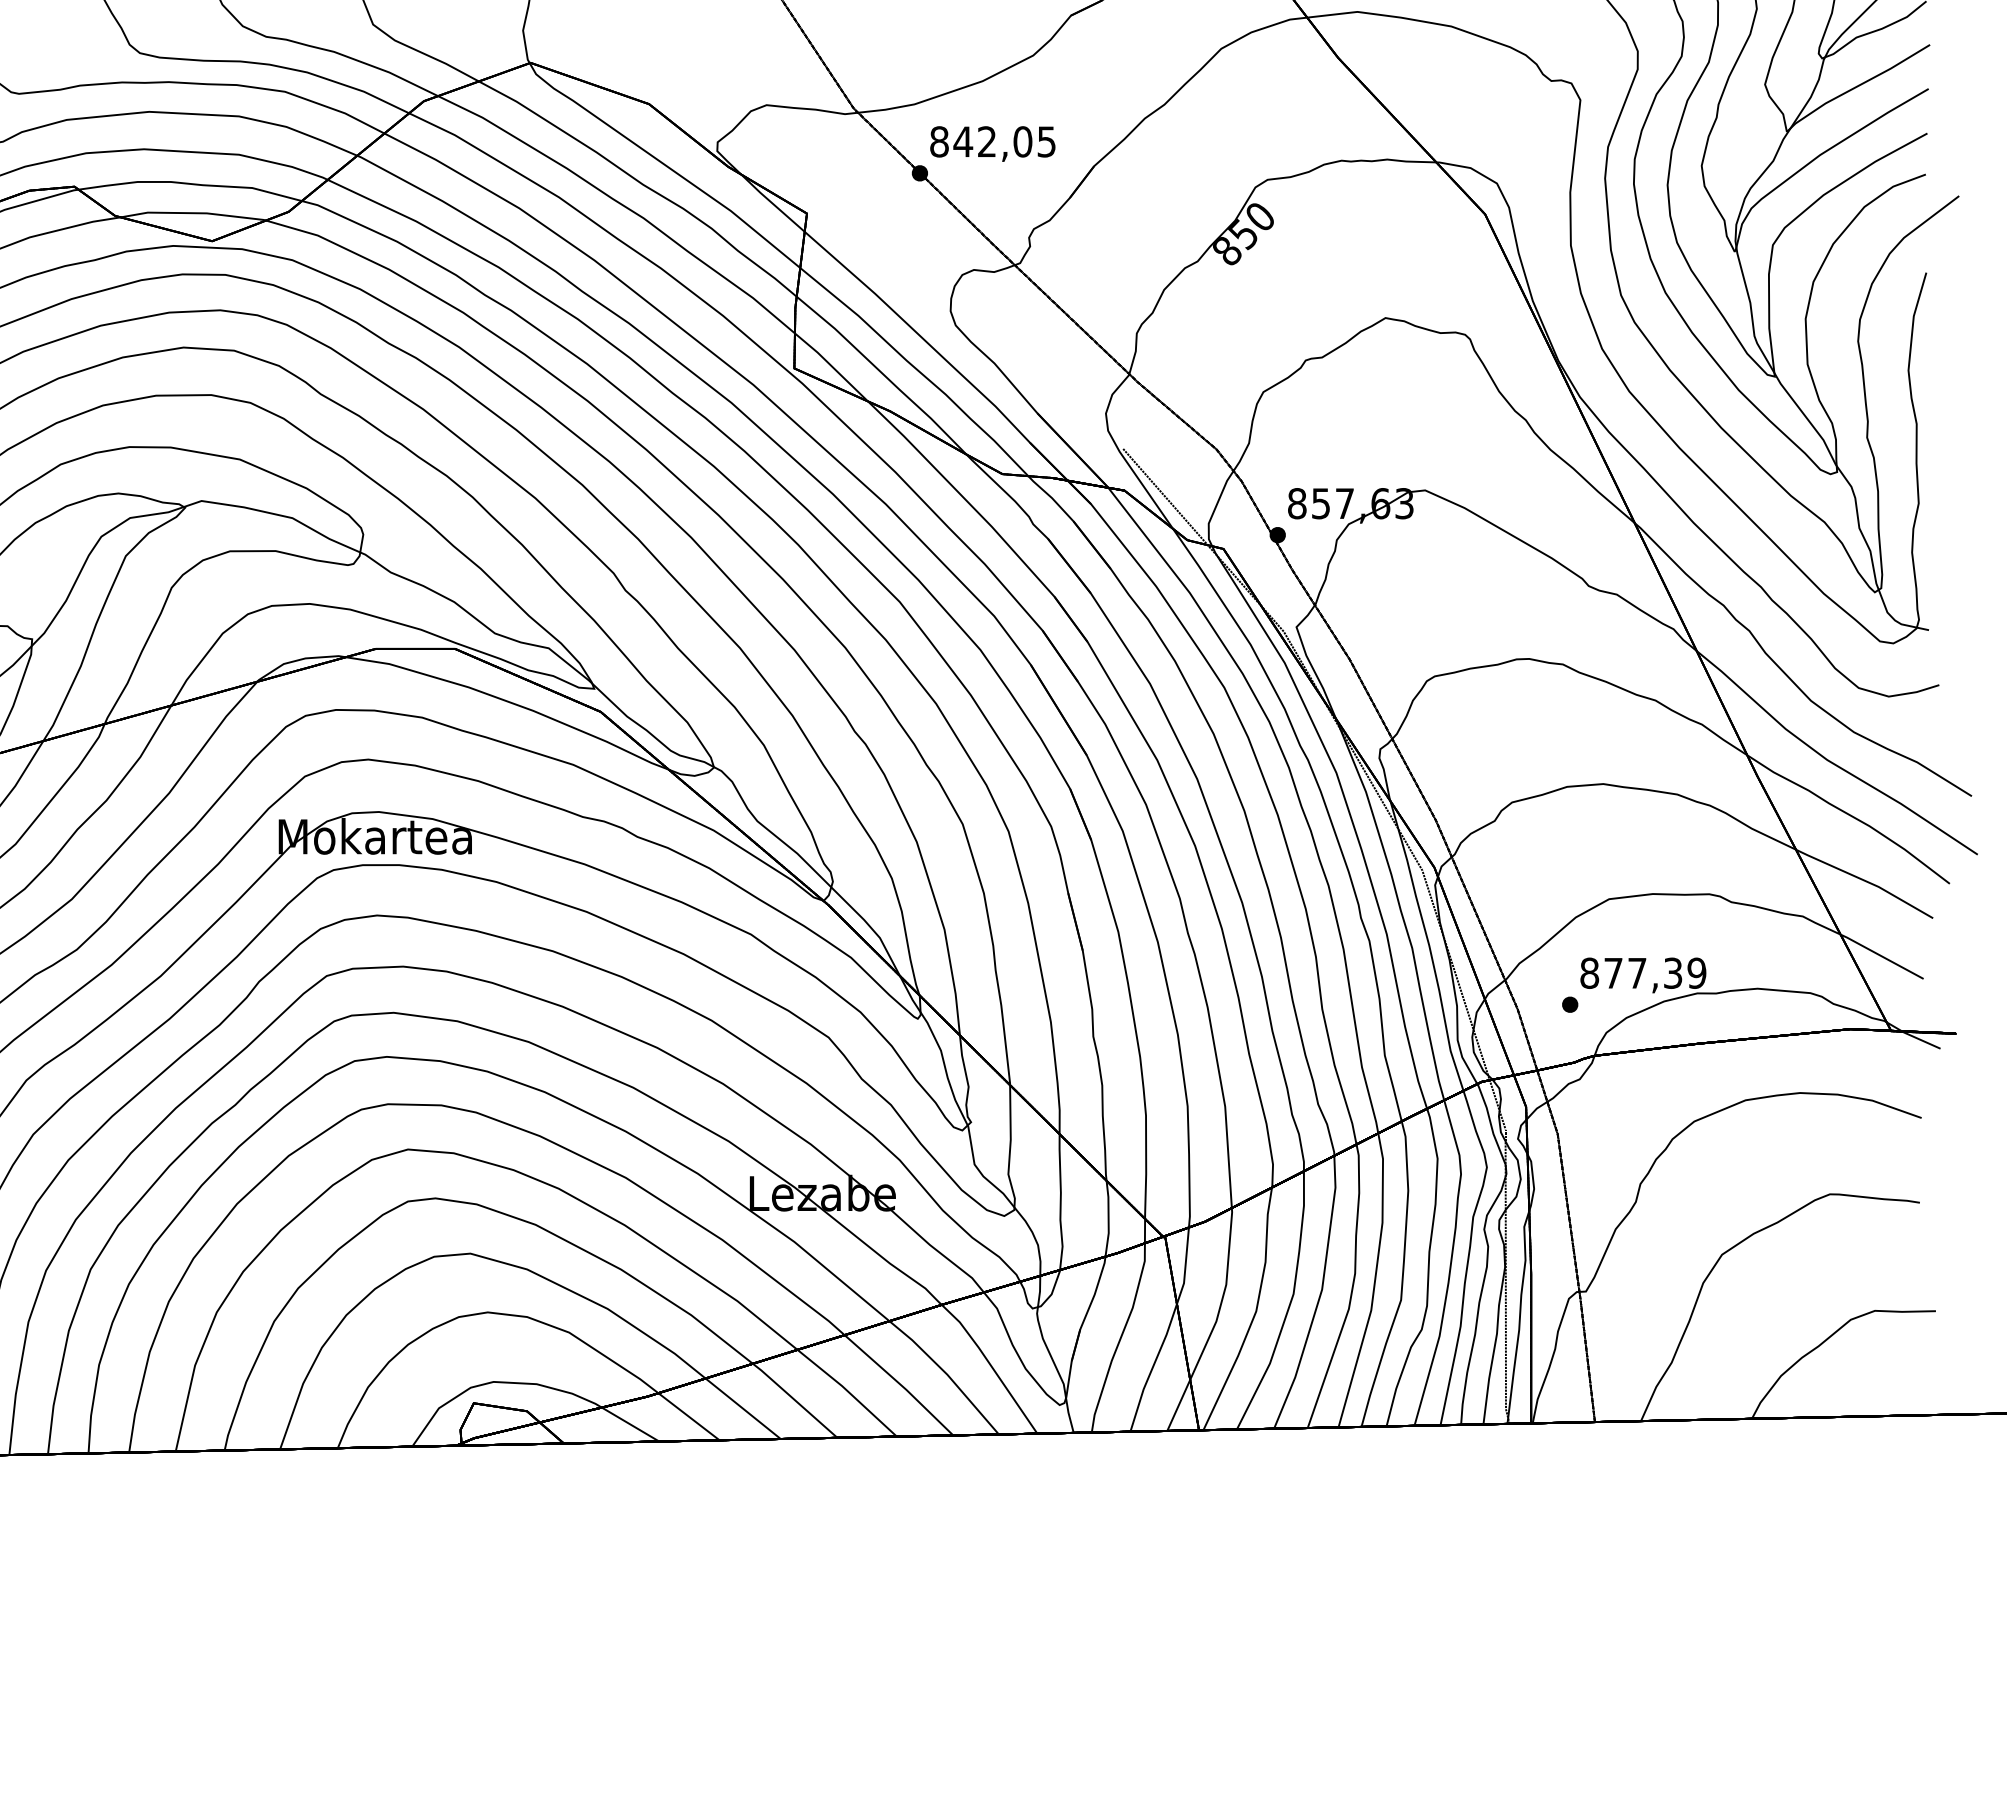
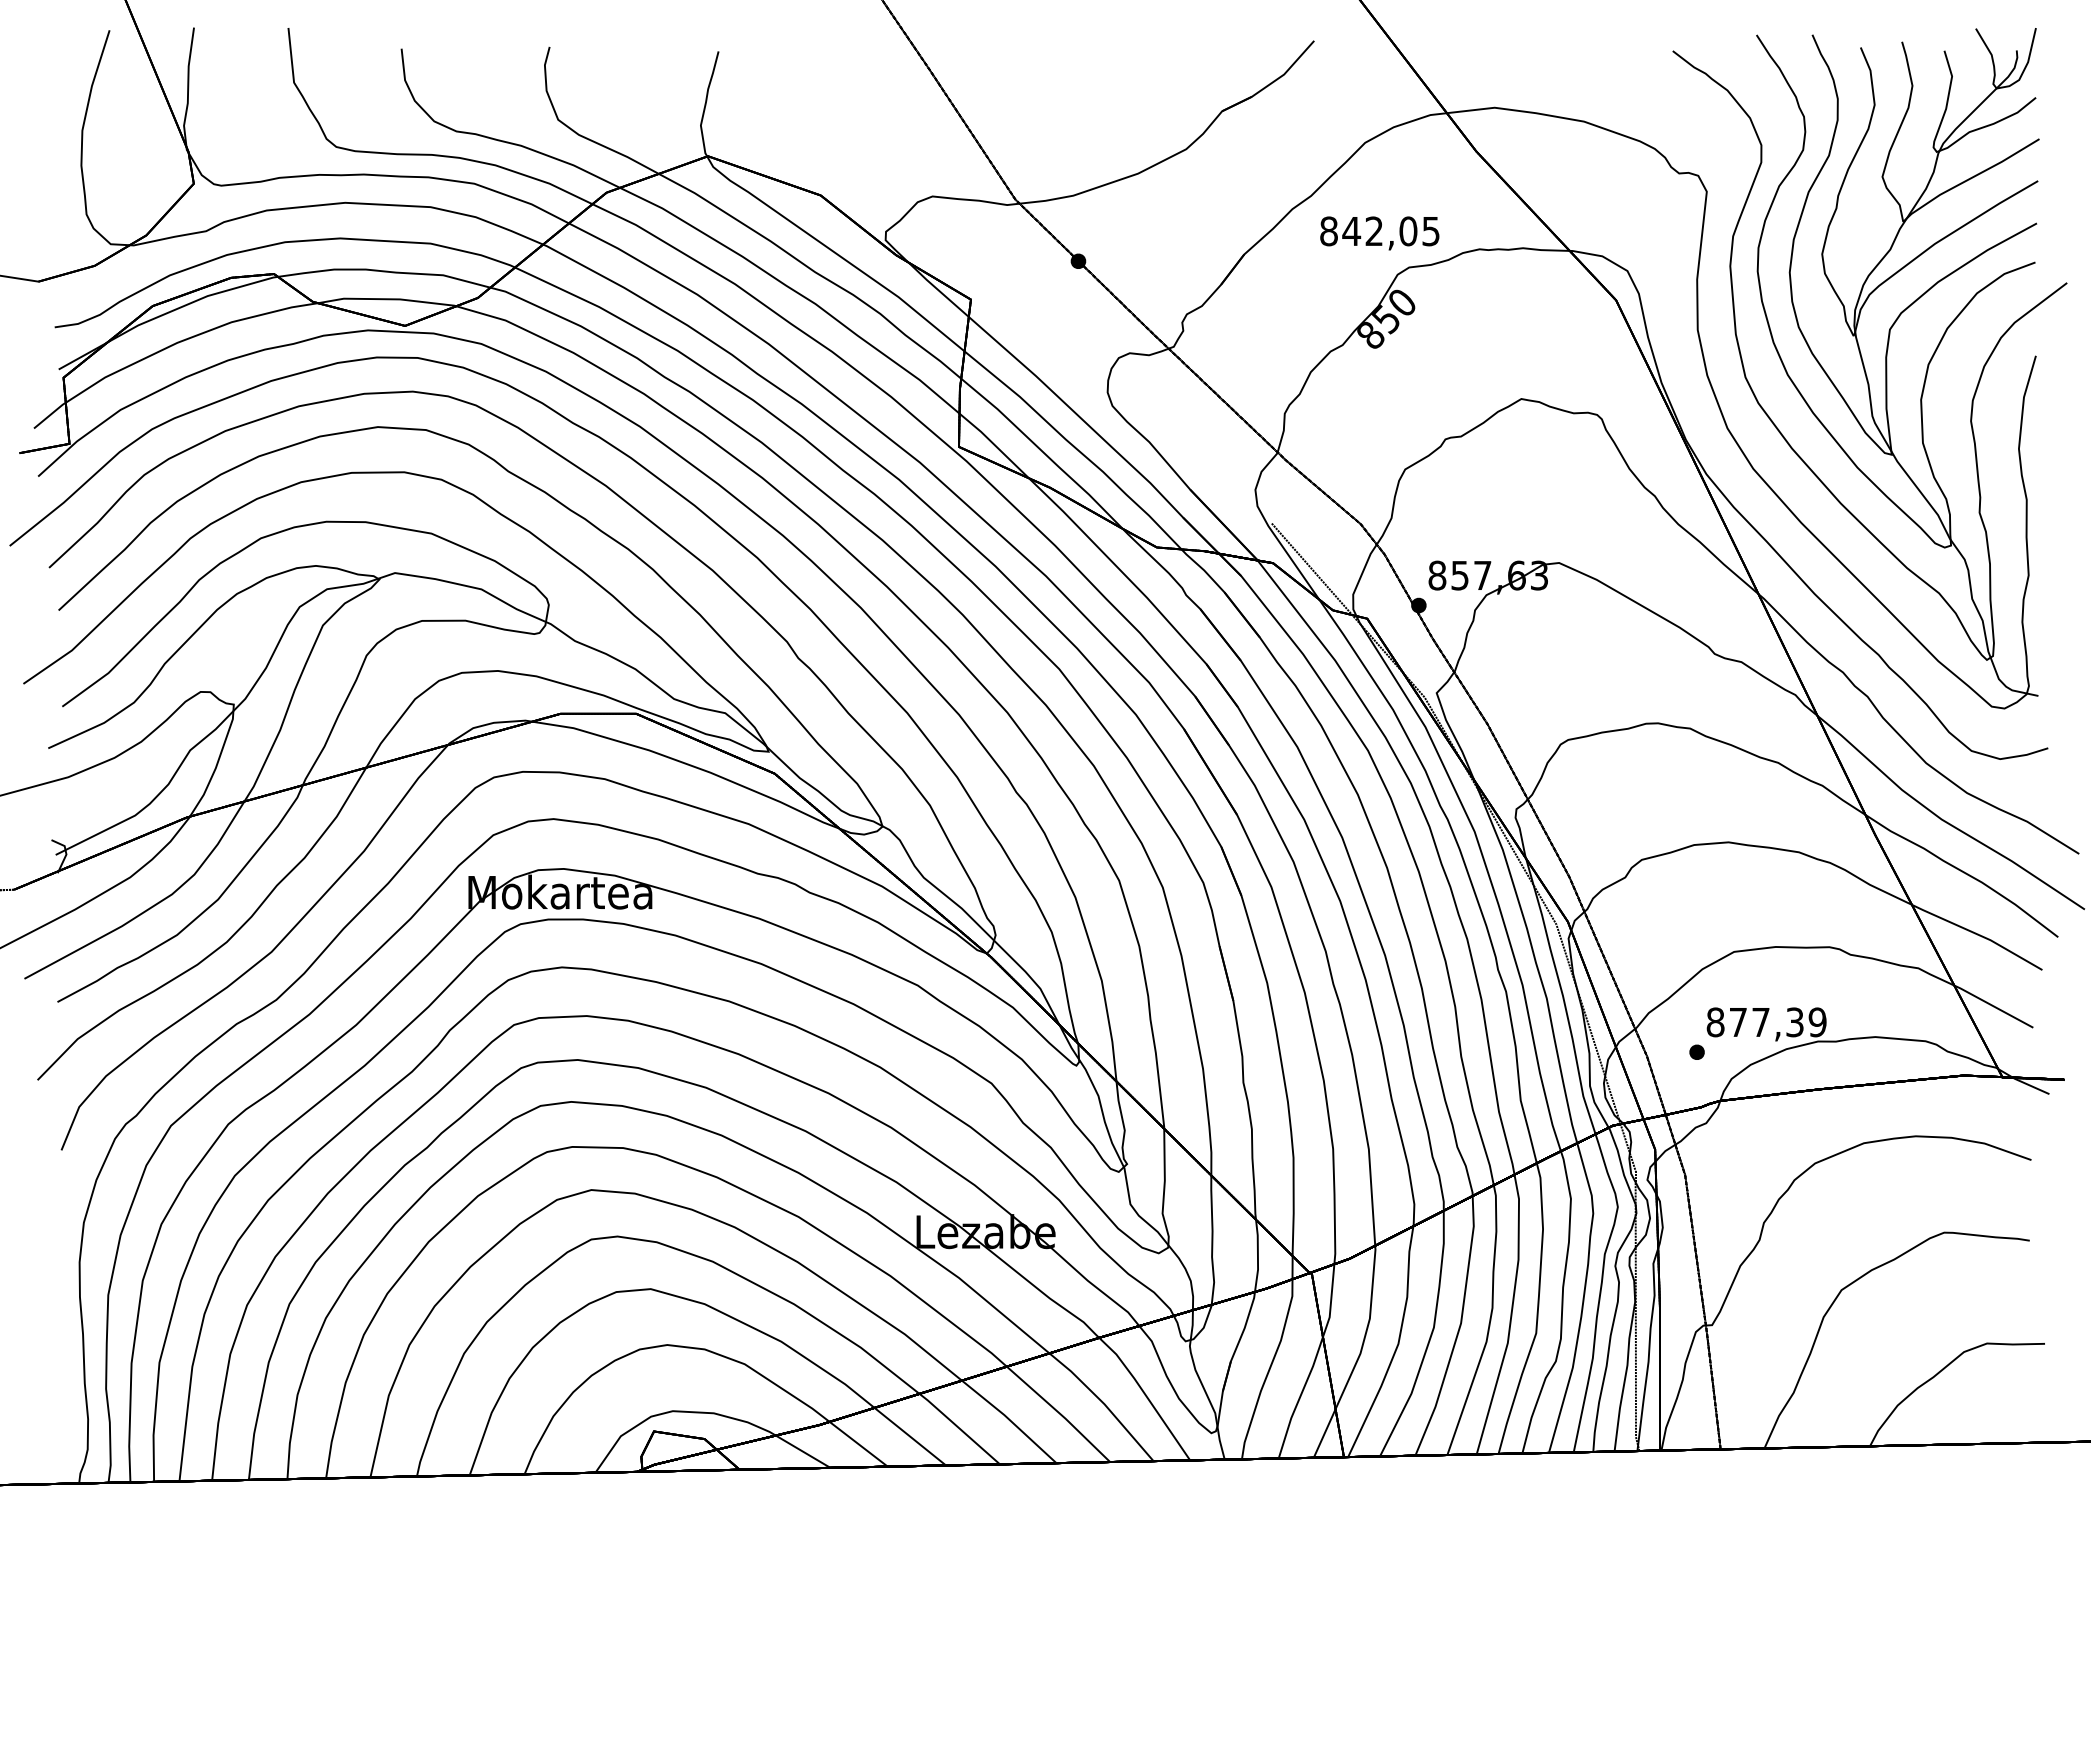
text: (992, 144) -> (1379, 233), moved

